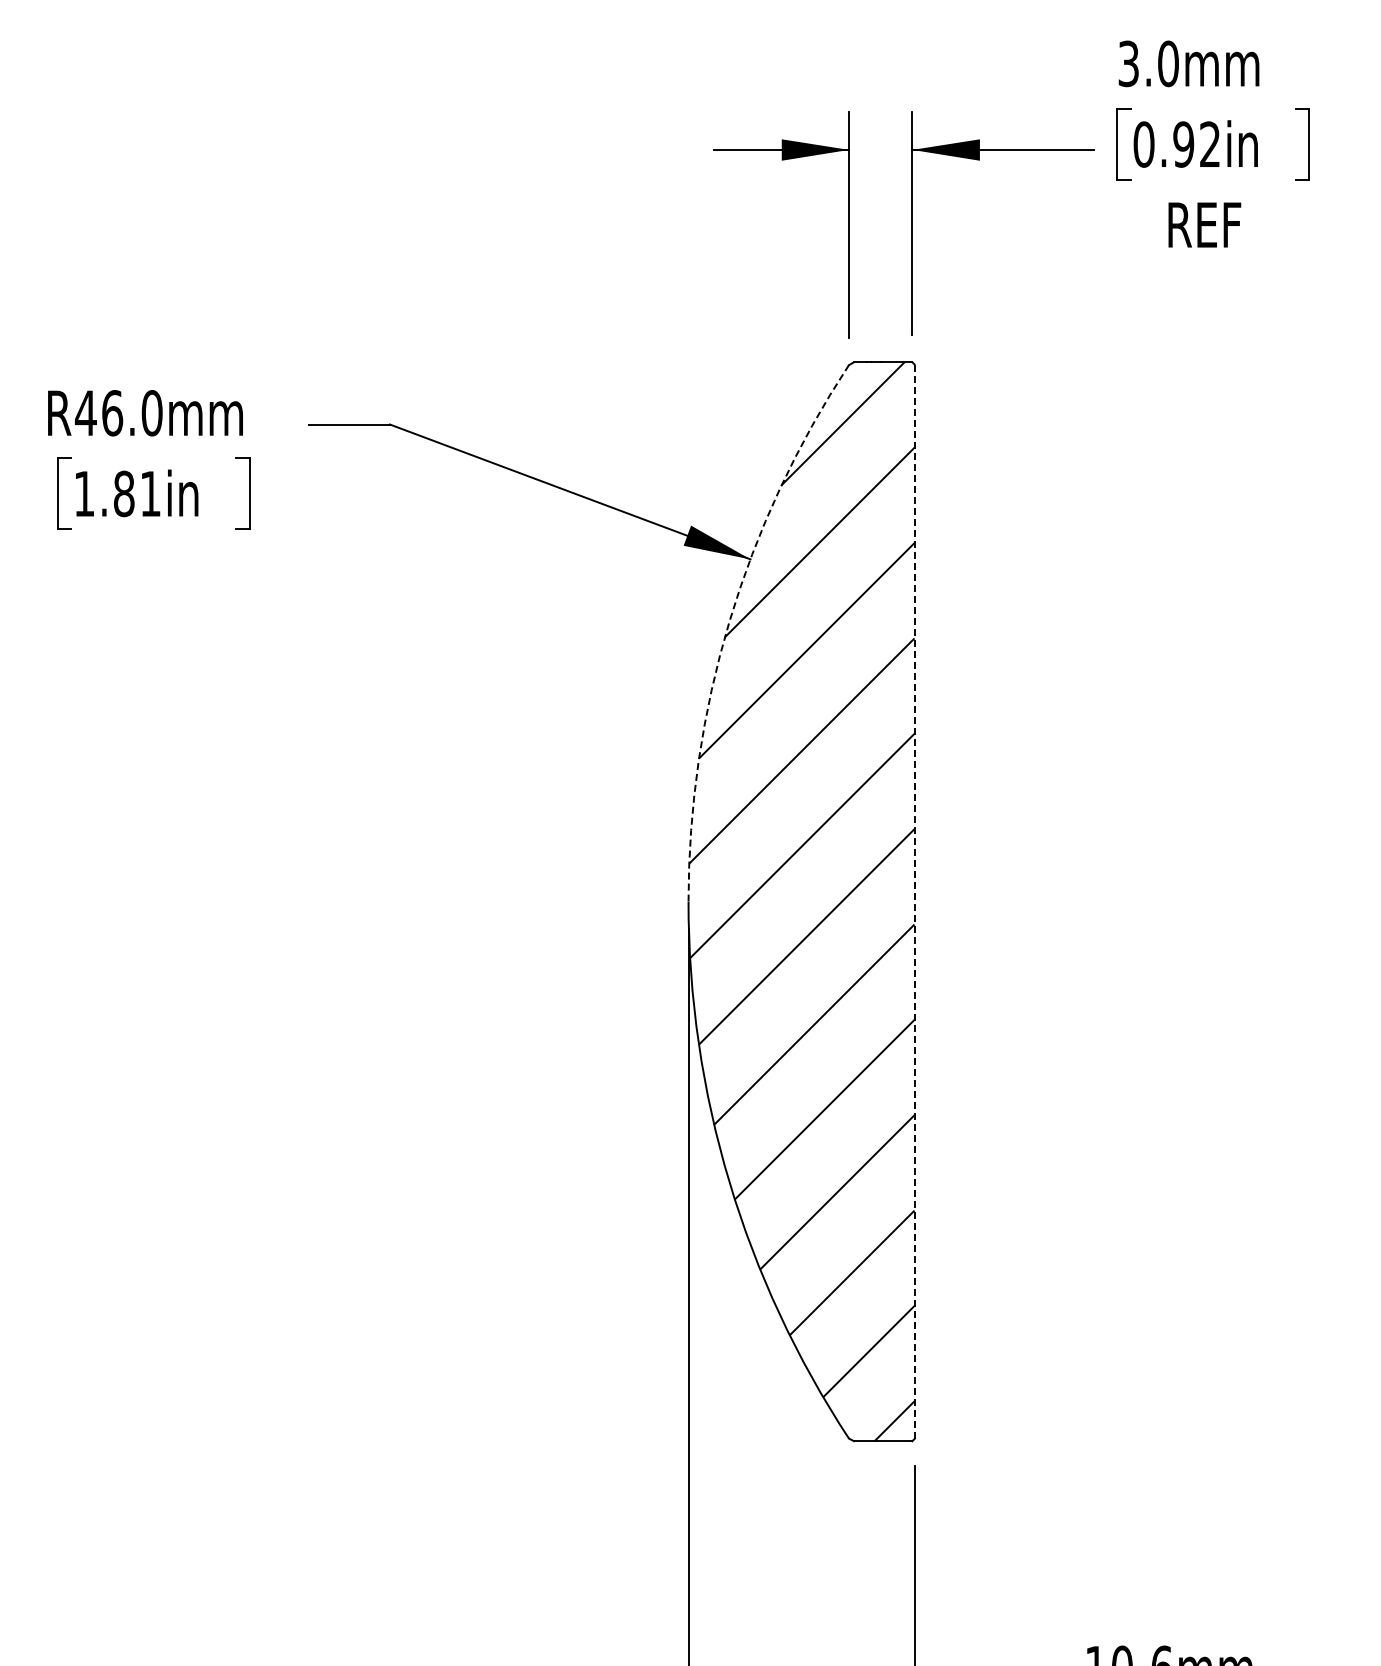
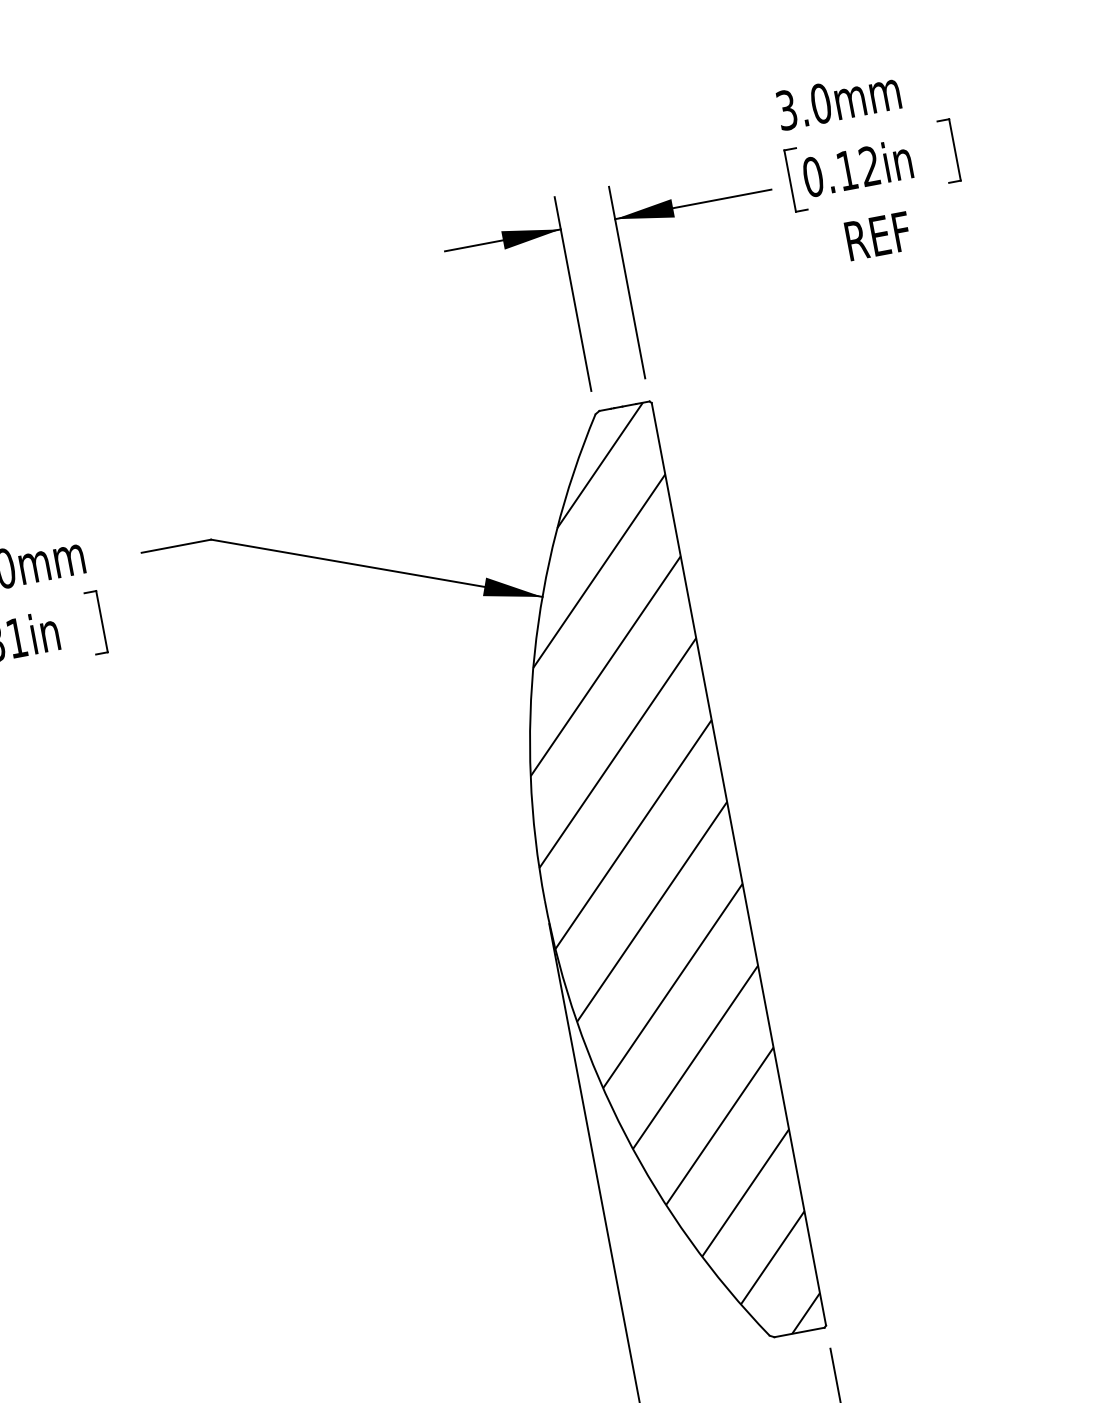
text: (1183, 144) -> (847, 170), 0.92in -> 0.12in
arc: (729, 621) -> (534, 653), dashed -> solid
line: (914, 901) -> (738, 864), dashed -> solid

